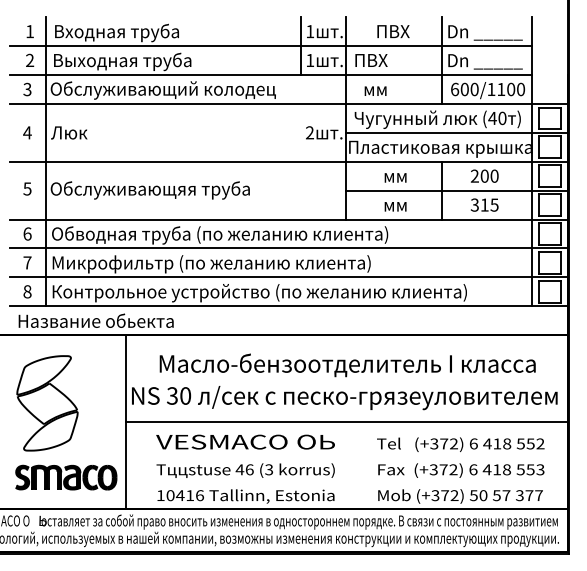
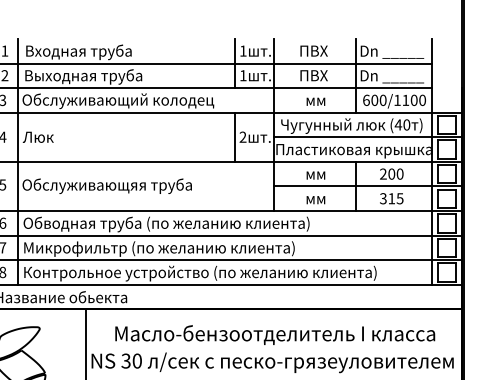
text: (371, 60) -> (314, 75), moved
text: (375, 90) -> (315, 101), moved
line: (300, 132) -> (235, 136), added

